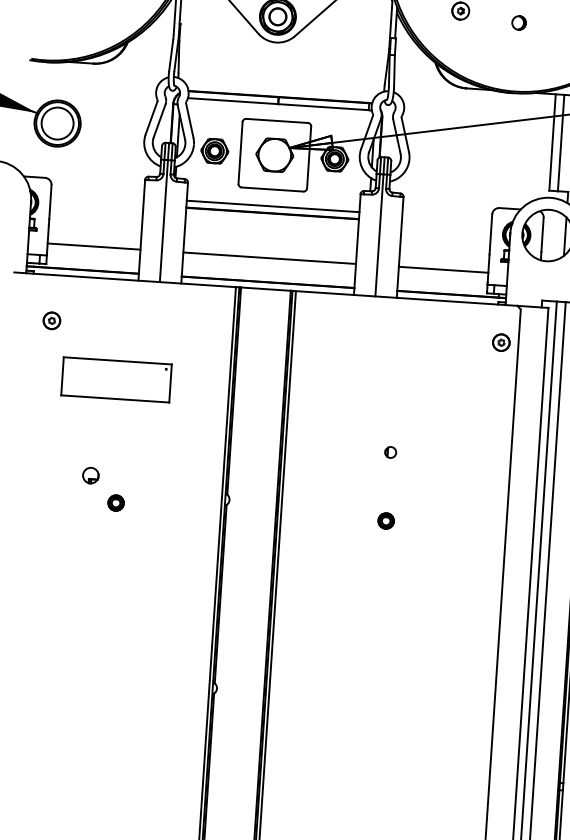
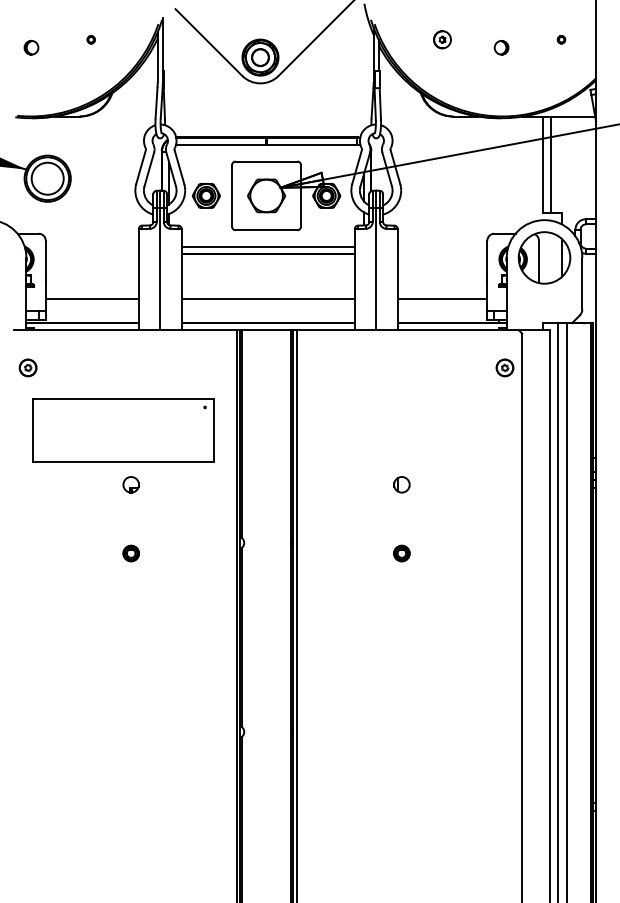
part: (51, 320) -> (27, 367), moved
part: (116, 379) -> (123, 430), size x1.67
part: (390, 452) -> (401, 484), size x1.43
part: (90, 475) -> (130, 484), moved

